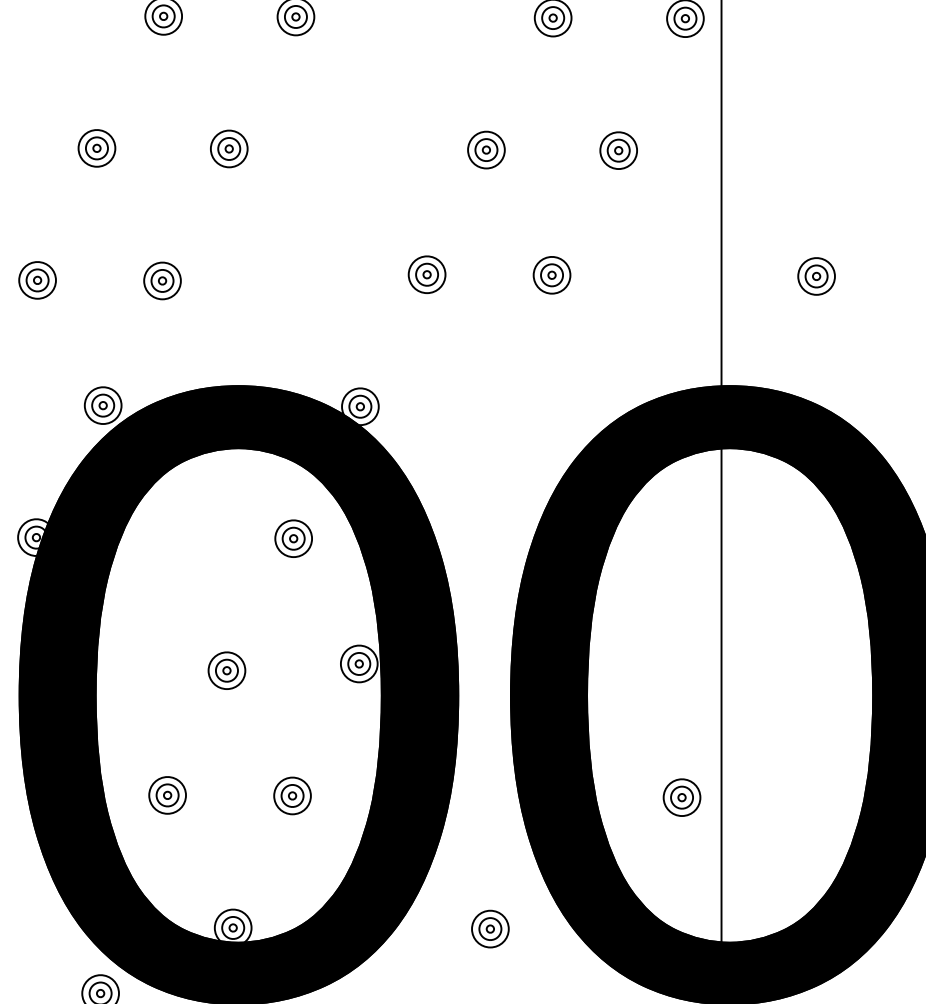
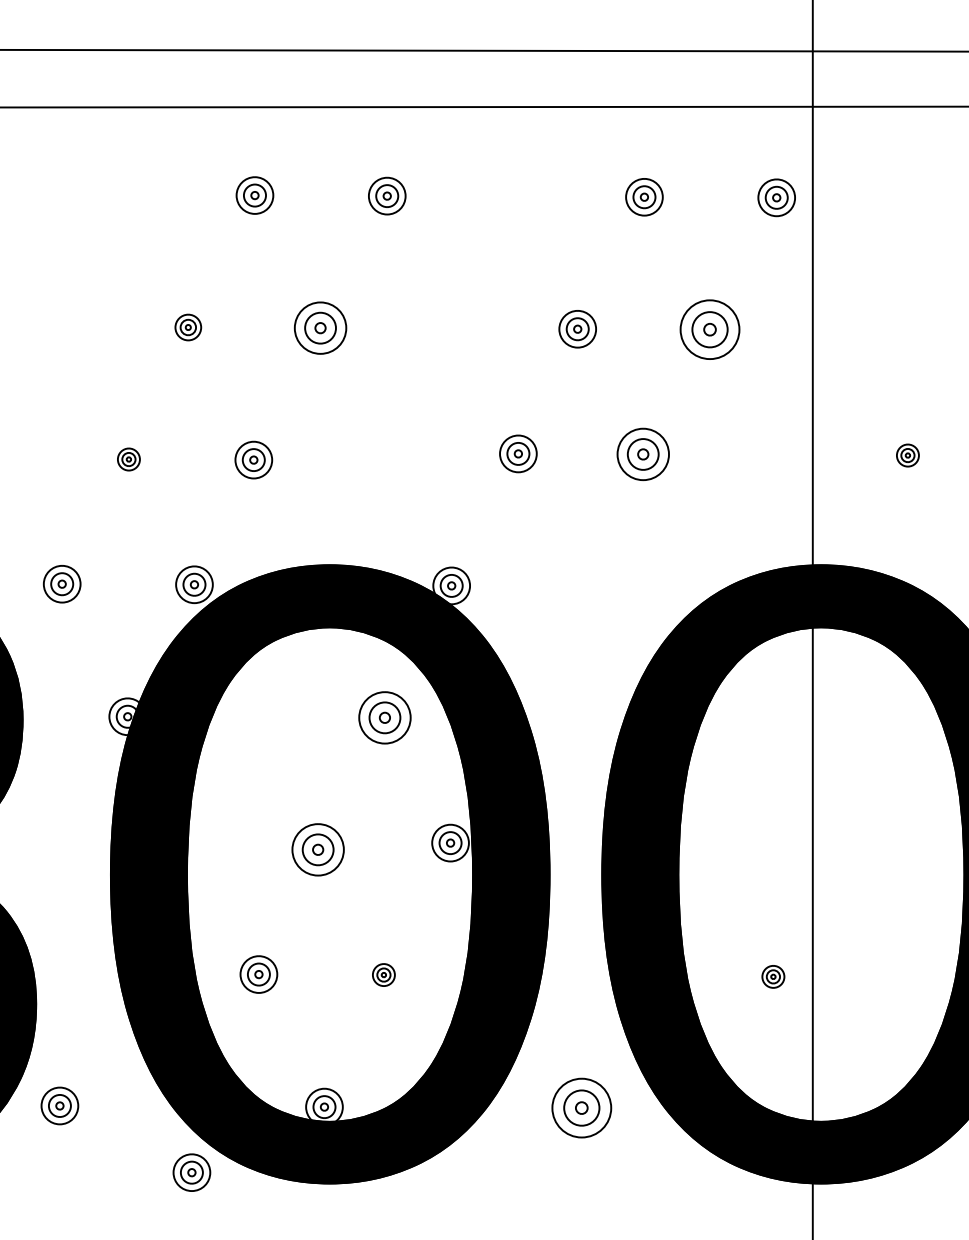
part: (97, 148) -> (188, 327), size x0.7
part: (229, 148) -> (320, 327), size x1.4
part: (618, 150) -> (709, 329), size x1.6
part: (552, 275) -> (643, 454), size x1.4
part: (816, 276) -> (907, 455), size x0.6
part: (37, 280) -> (128, 459), size x0.6
part: (293, 538) -> (384, 717), size x1.4
part: (227, 670) -> (318, 849), size x1.4
part: (292, 795) -> (383, 974), size x0.6
part: (682, 797) -> (773, 976), size x0.6
part: (490, 929) -> (581, 1108), size x1.6

